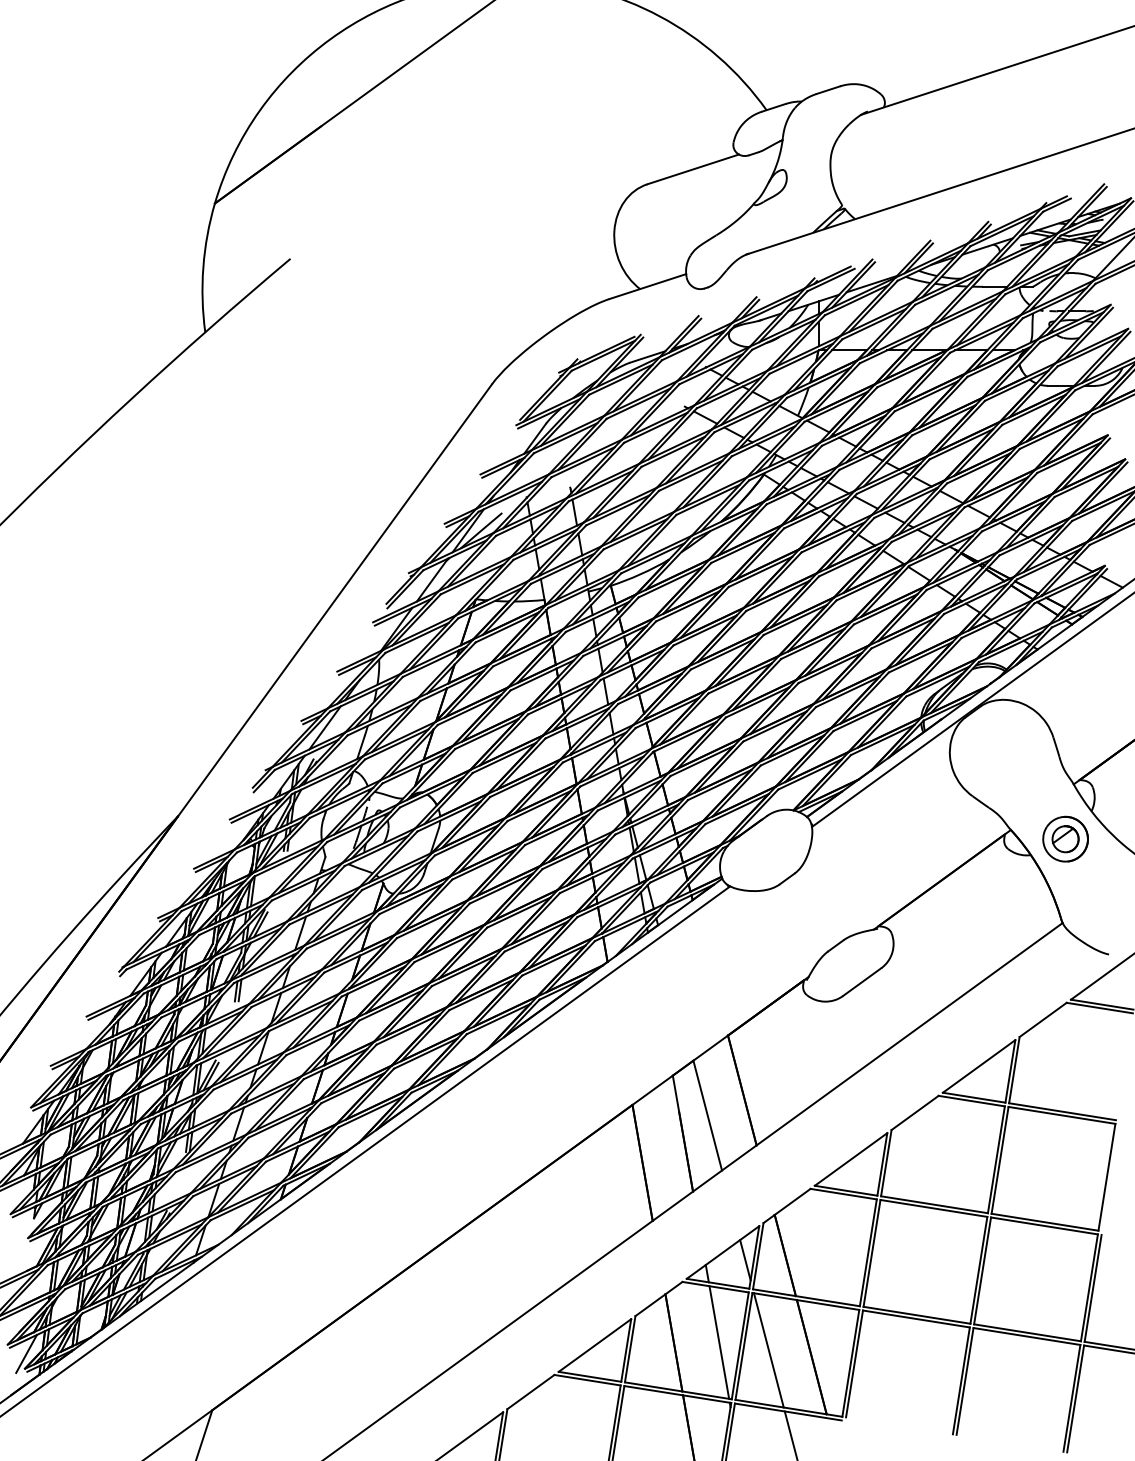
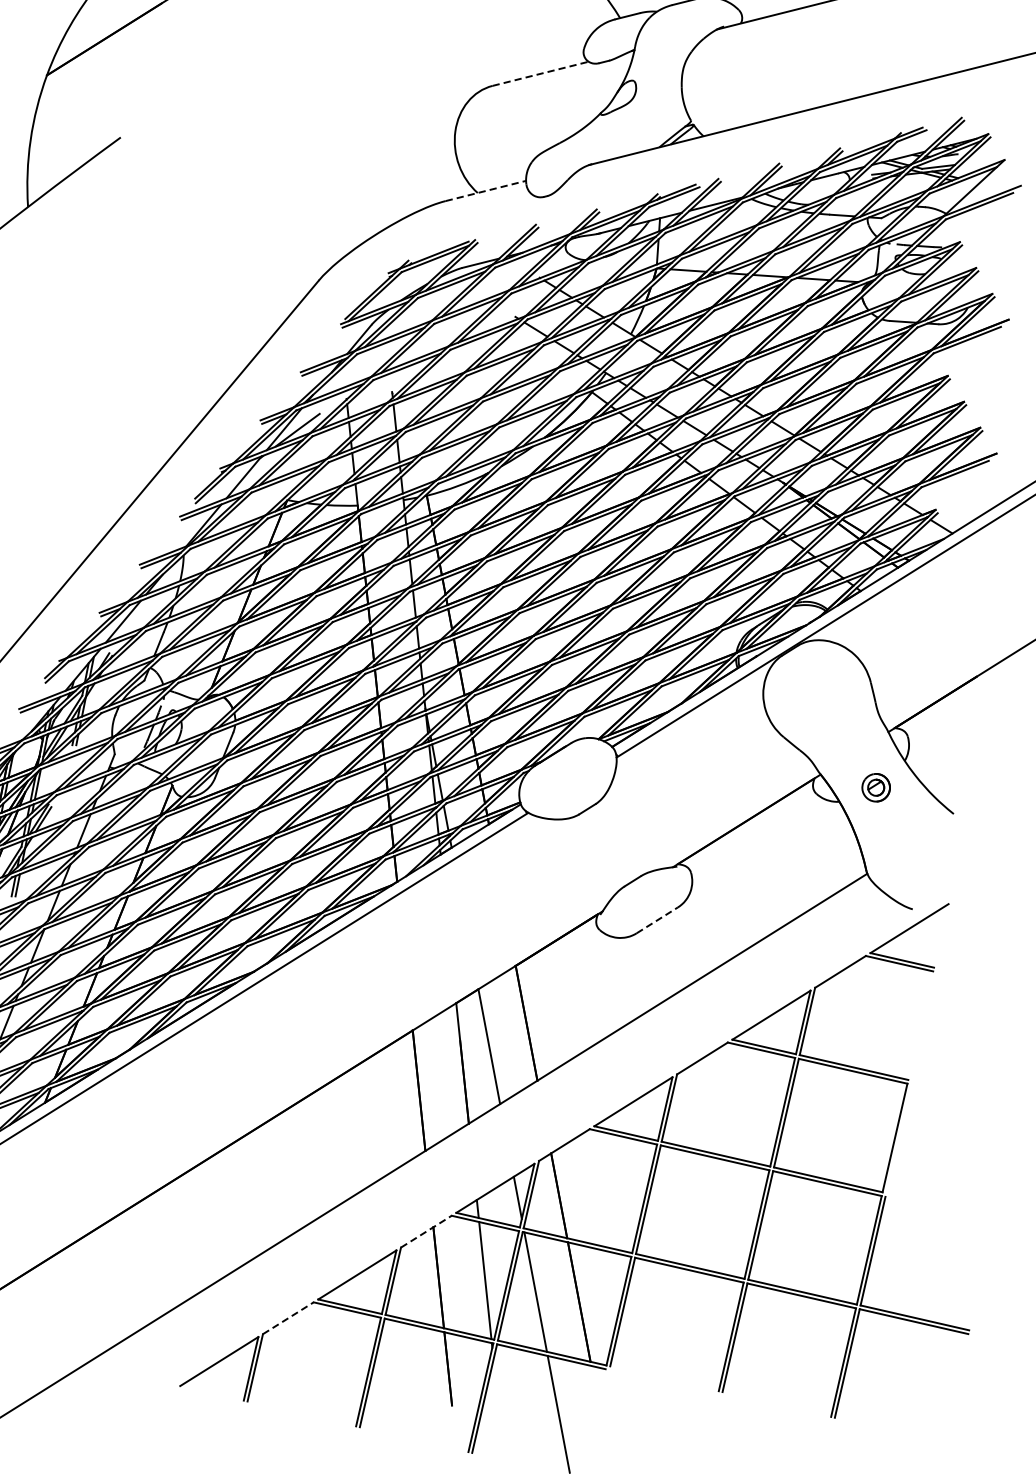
line: (693, 169) -> (540, 73), solid -> dashed
line: (648, 286) -> (486, 190), solid -> dashed
part: (1065, 838) -> (876, 787), size x0.6
line: (862, 982) -> (657, 920), solid -> dashed
line: (659, 1298) -> (426, 1231), solid -> dashed
line: (531, 1391) -> (288, 1317), solid -> dashed

